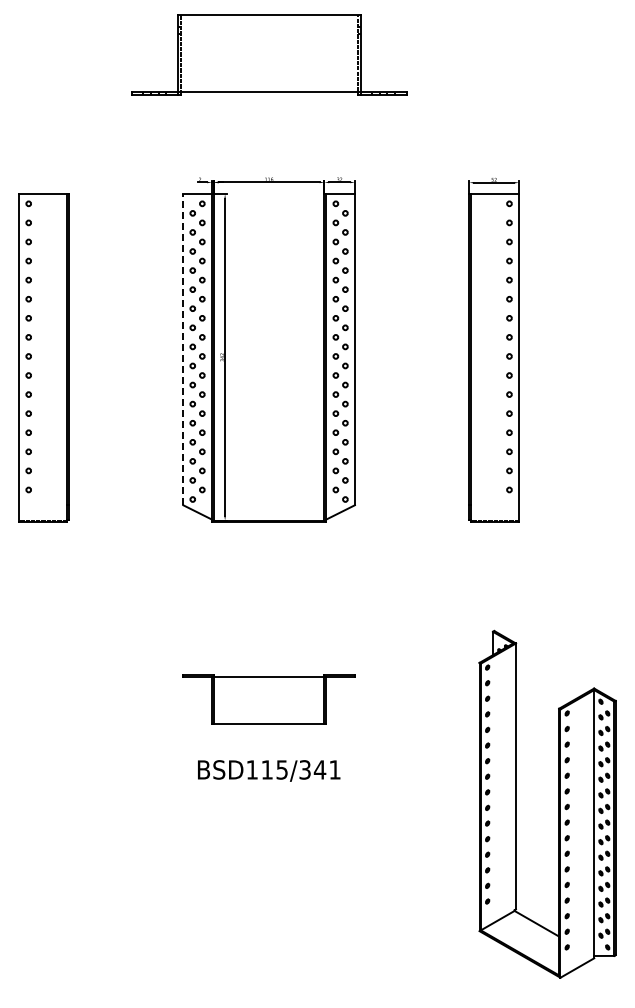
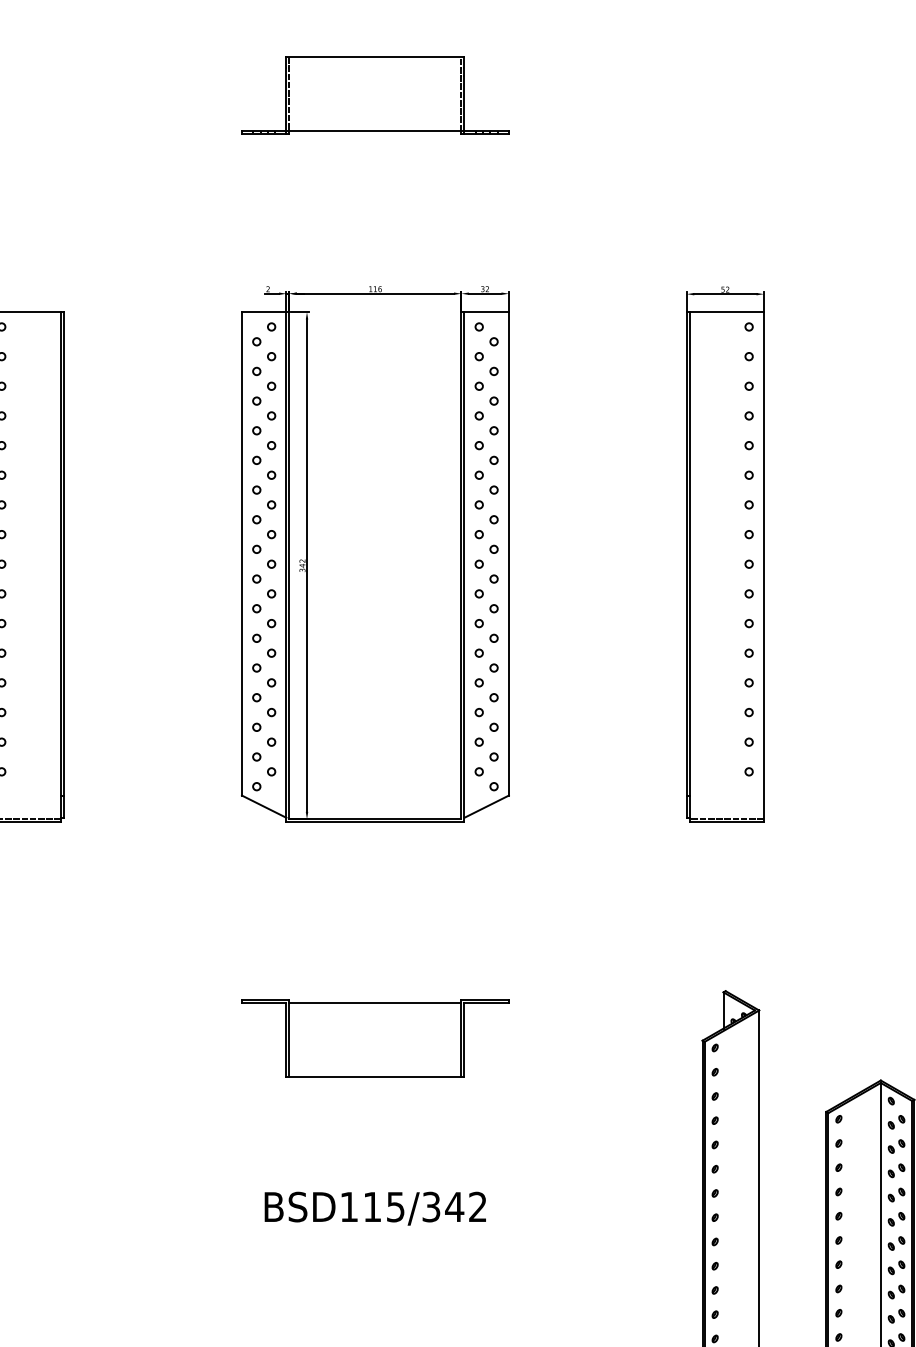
part: (268, 54) -> (374, 94), size x0.62
line: (183, 349) -> (242, 553), dashed -> solid
part: (268, 699) -> (374, 1038), moved
text: (334, 769) -> (477, 1206), BSD115/341 -> BSD115/342

